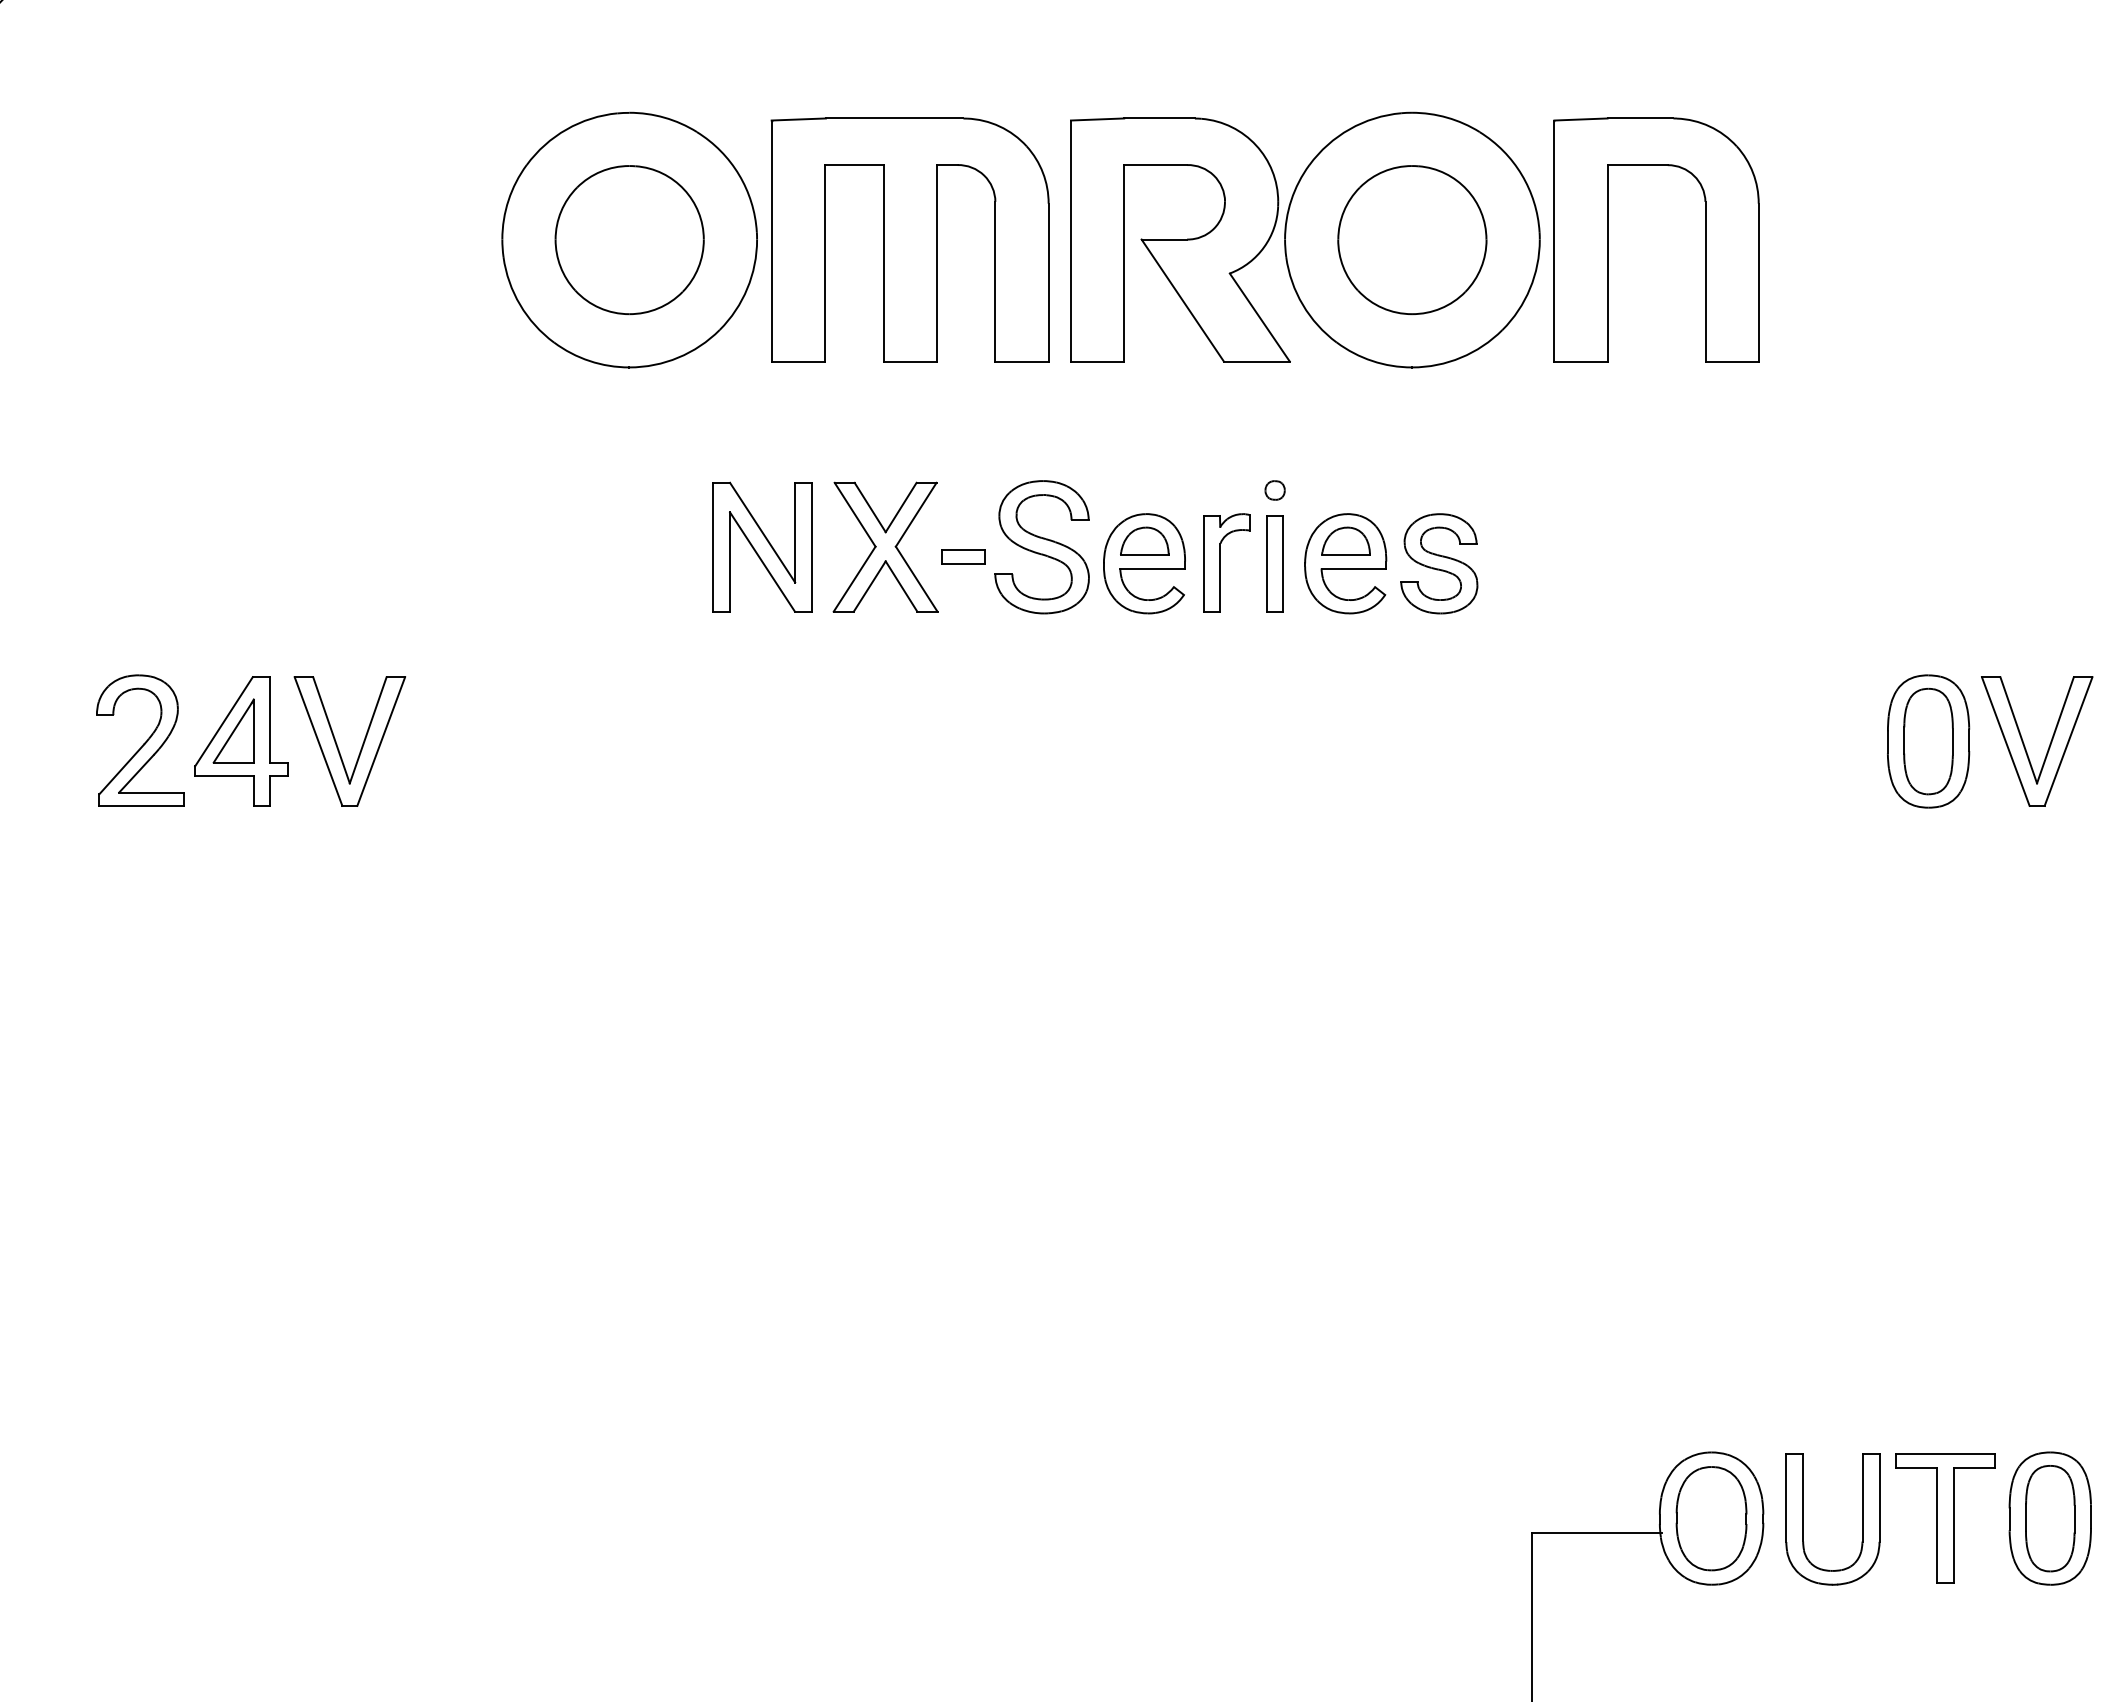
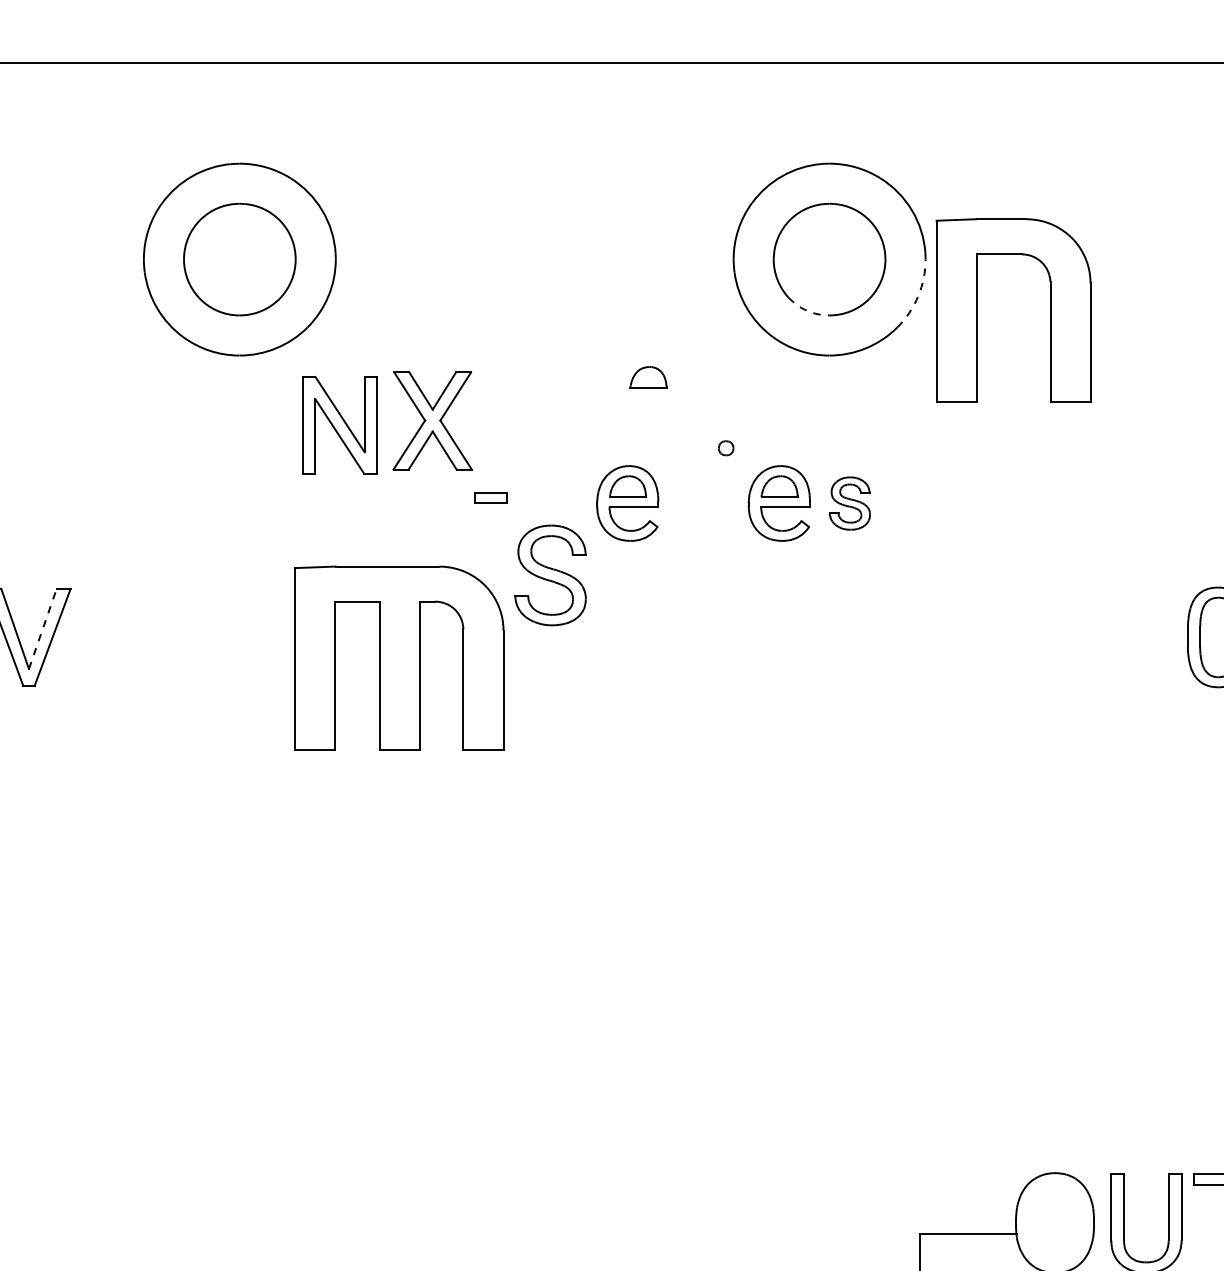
part: (909, 239) -> (398, 657), moved
part: (1180, 239) -> (654, 259), removed
part: (1608, 239) -> (977, 310), moved
arc: (1530, 288) -> (918, 296), solid -> dashed
arc: (1382, 308) -> (807, 311), solid -> dashed
part: (1171, 395) -> (648, 376), added
part: (762, 546) -> (339, 424), moved
part: (885, 546) -> (432, 420), moved
part: (1041, 547) -> (550, 575), moved
part: (1226, 562) -> (689, 502), removed
part: (1274, 563) -> (725, 503), removed
part: (1439, 563) -> (850, 503), size x0.7
line: (368, 729) -> (43, 628), solid -> dashed
part: (1711, 1518) -> (1054, 1222), removed

